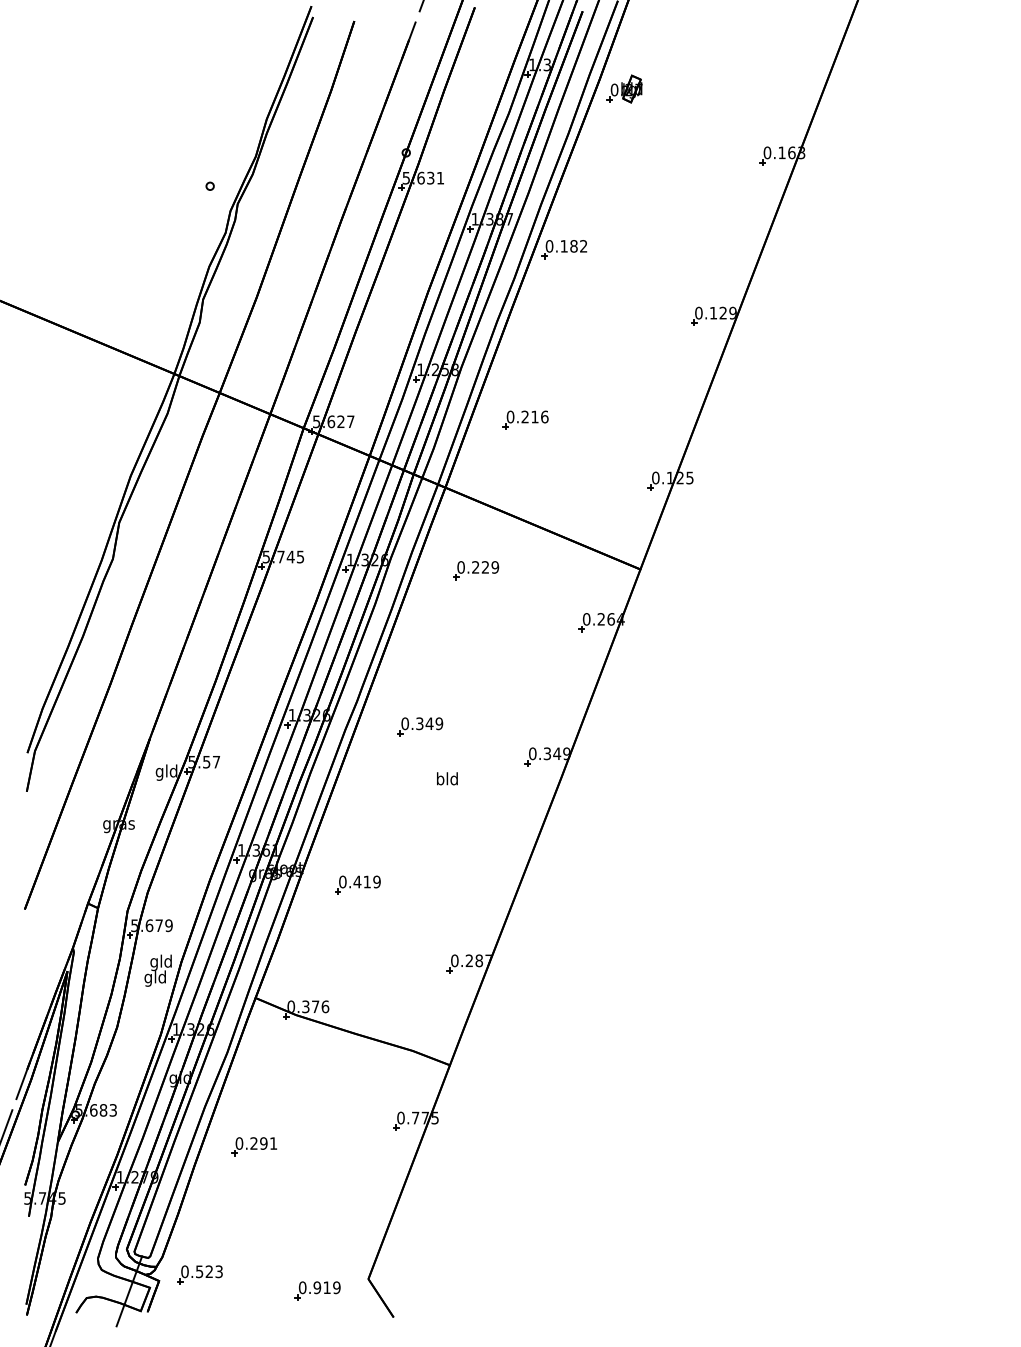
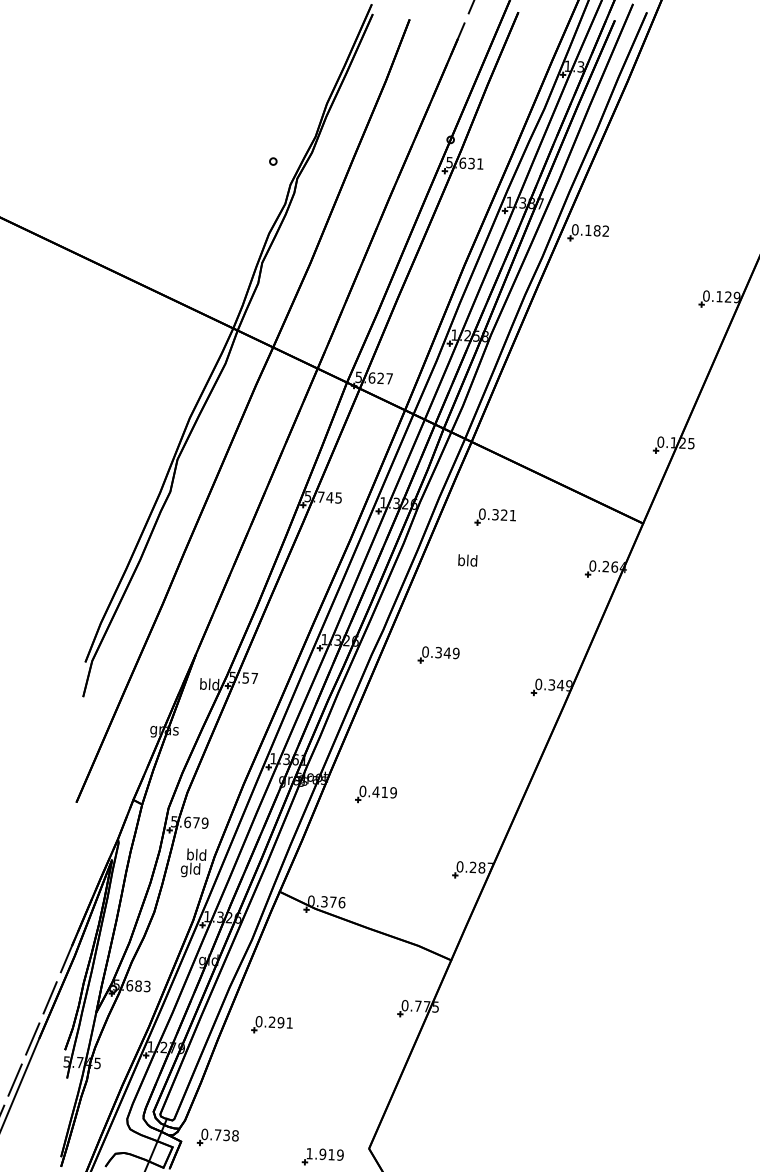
part: (624, 88) -> (649, 91), removed
part: (525, 419) -> (546, 384), removed
text: (485, 567) -> (504, 515), 0.229 -> 0.321
text: (159, 772) -> (203, 685), gld -> bld
text: (447, 778) -> (467, 560), moved
text: (154, 962) -> (190, 855), gld -> bld
text: (209, 1271) -> (226, 1135), 0.523 -> 0.738
text: (302, 1287) -> (309, 1153), 0.919 -> 1.919

